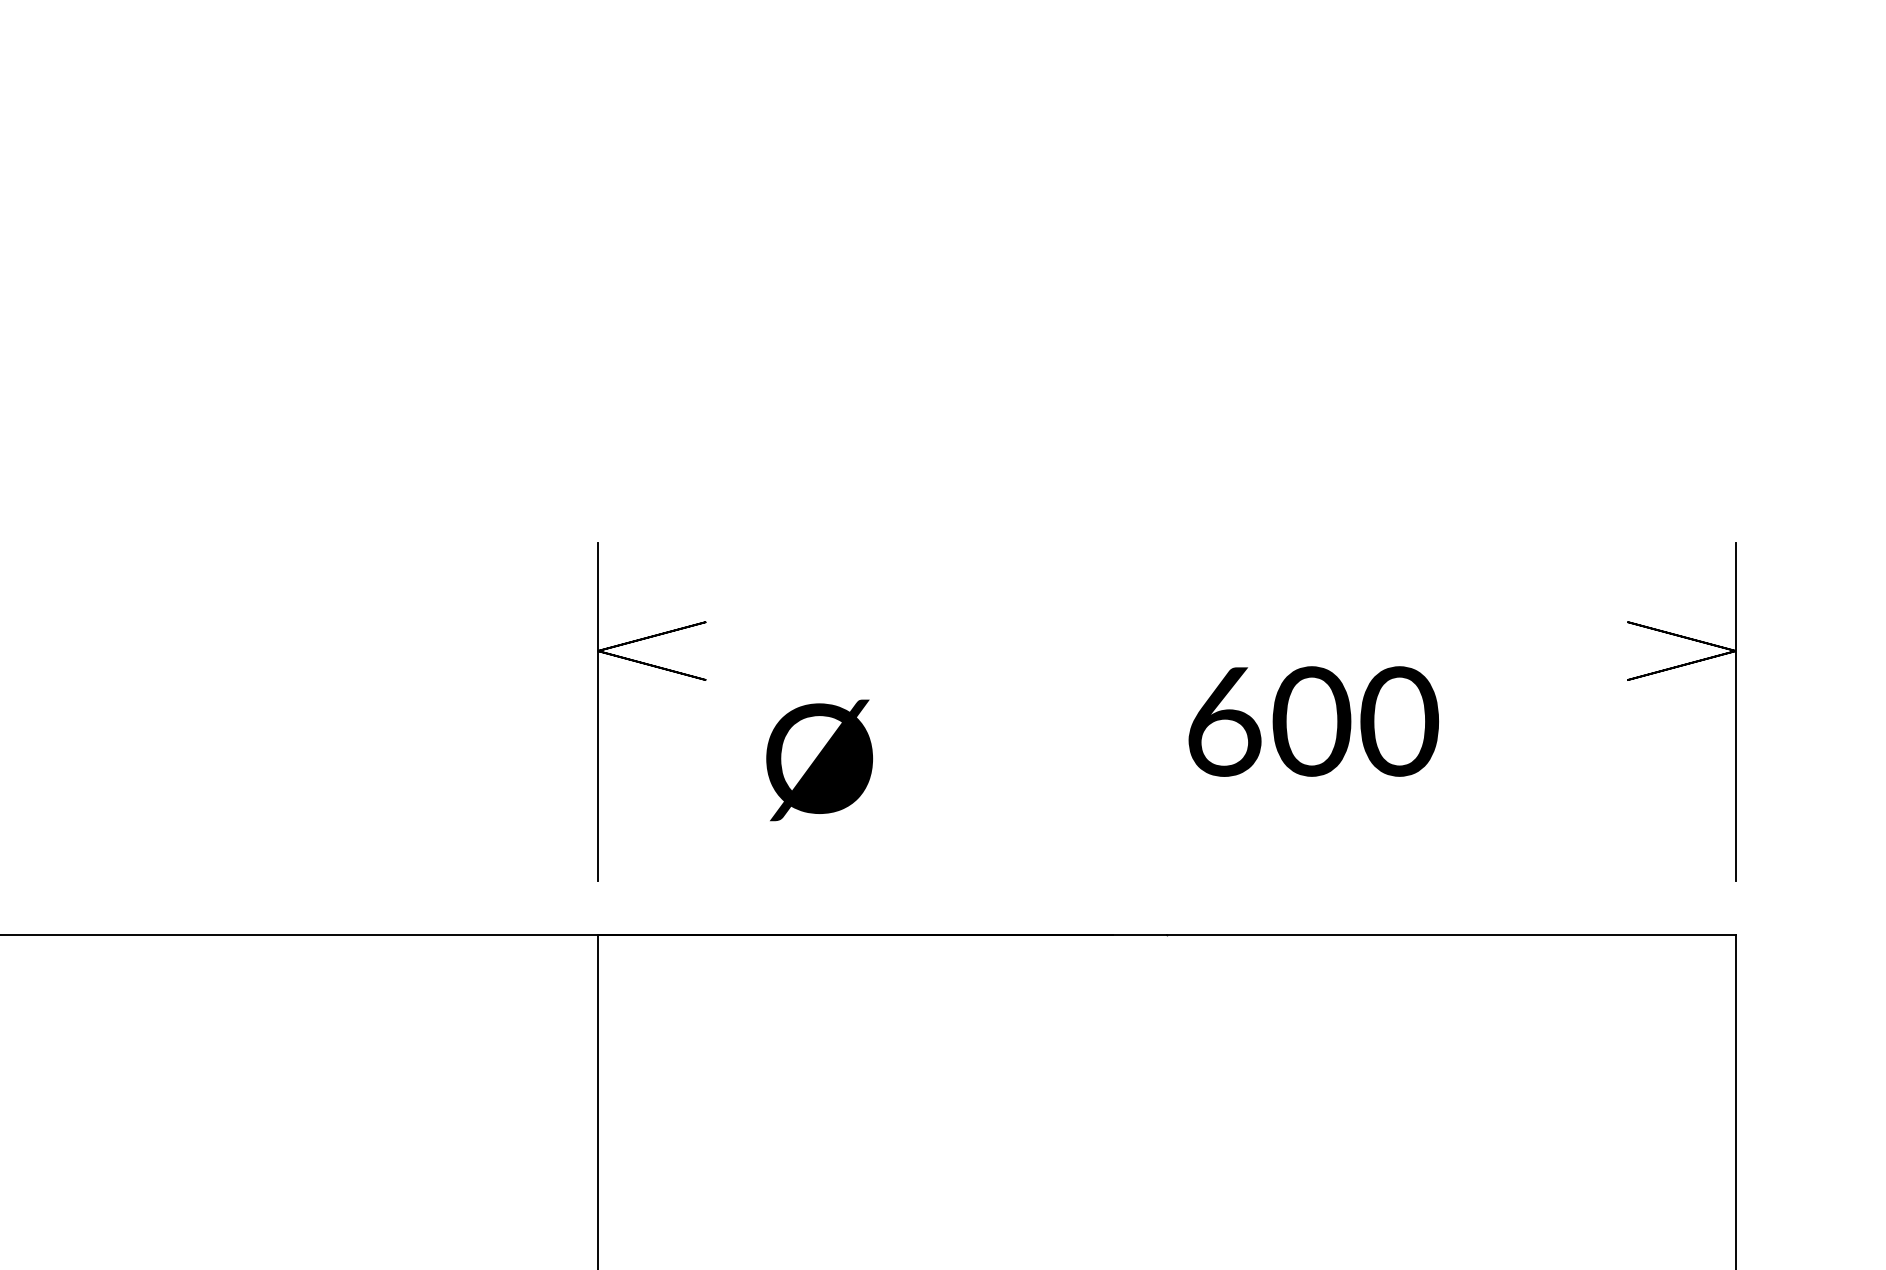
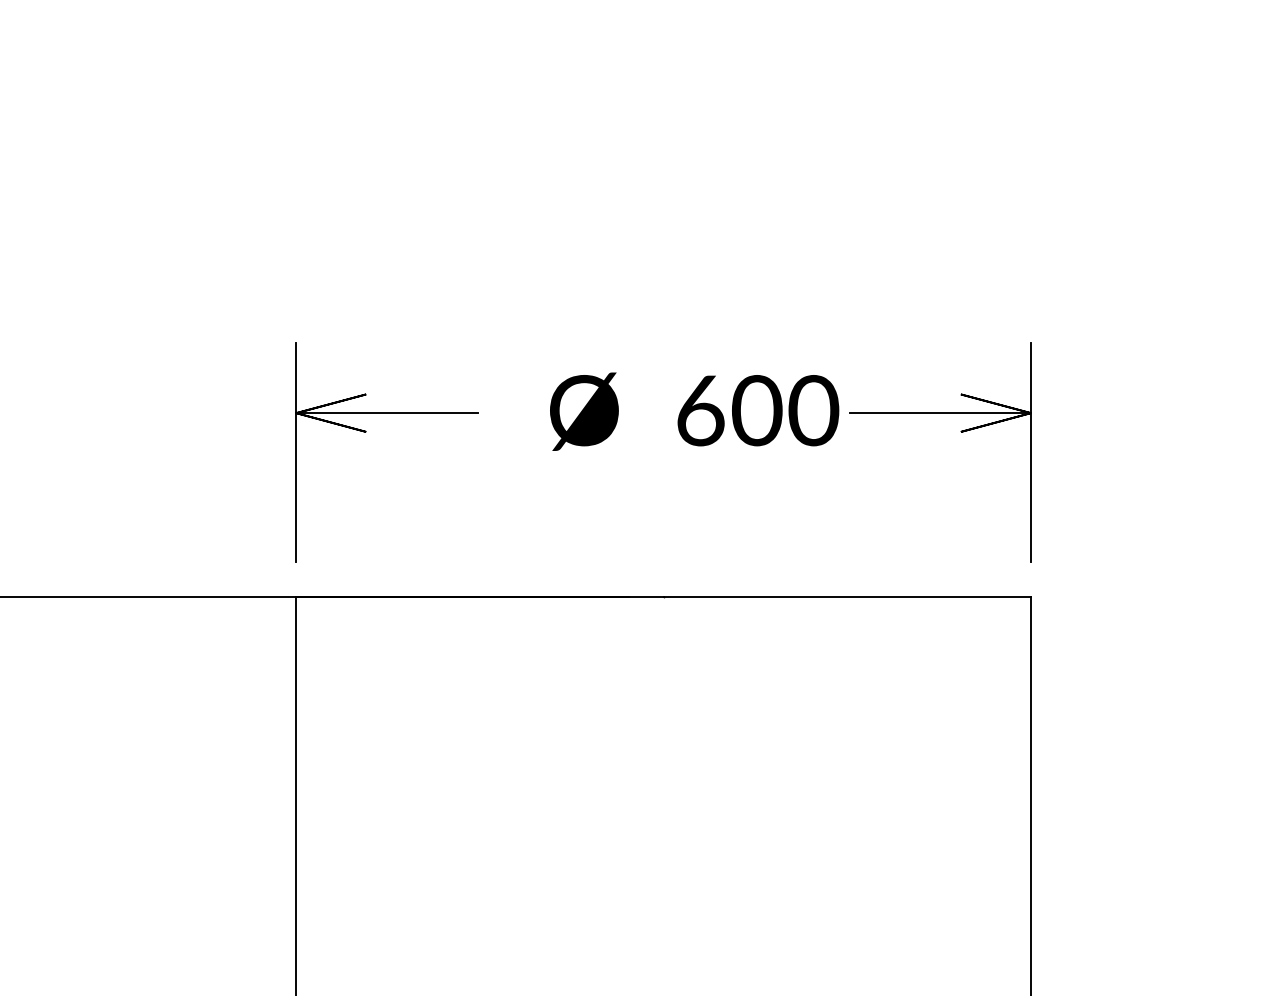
line: (737, 651) -> (386, 413), added
line: (1594, 651) -> (939, 413), added
text: (1313, 721) -> (758, 410), moved
text: (819, 760) -> (584, 411), moved

